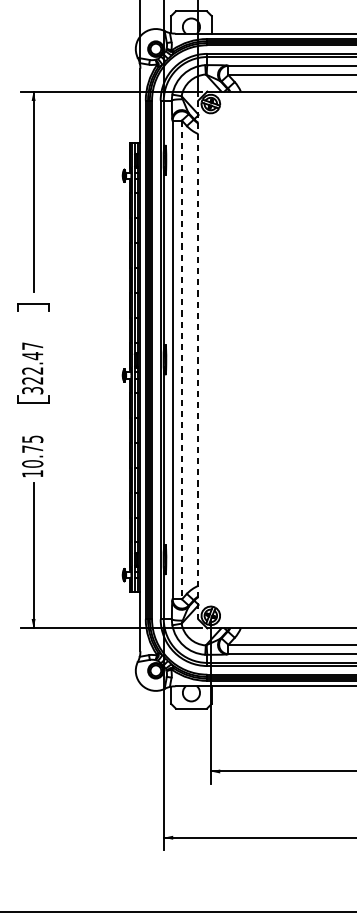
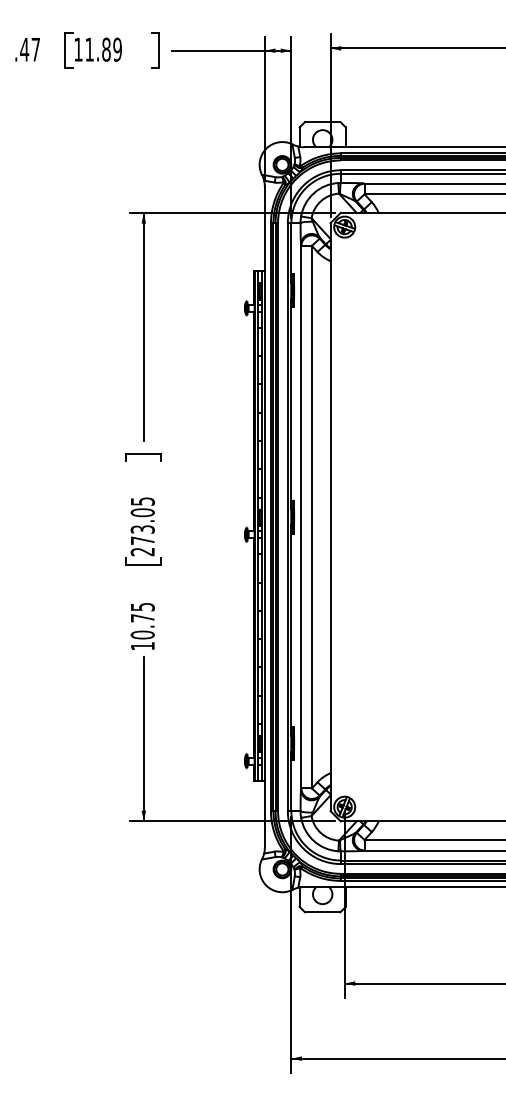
line: (181, 360) -> (311, 517), dashed -> solid
line: (198, 360) -> (330, 517), dashed -> solid
text: (32, 368) -> (142, 526), 322.47 -> 273.05

